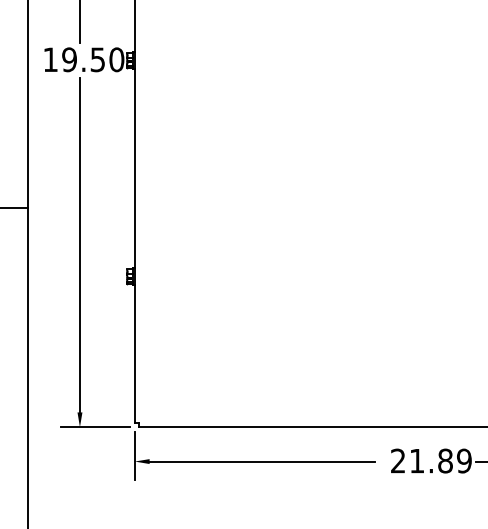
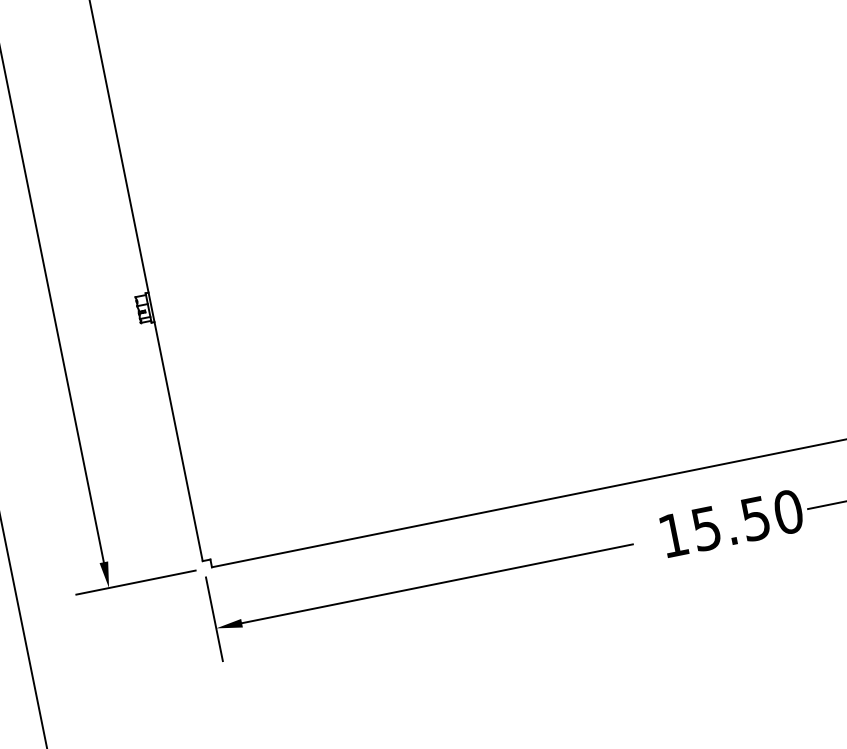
text: (431, 460) -> (731, 522), 21.89 -> 15.50

